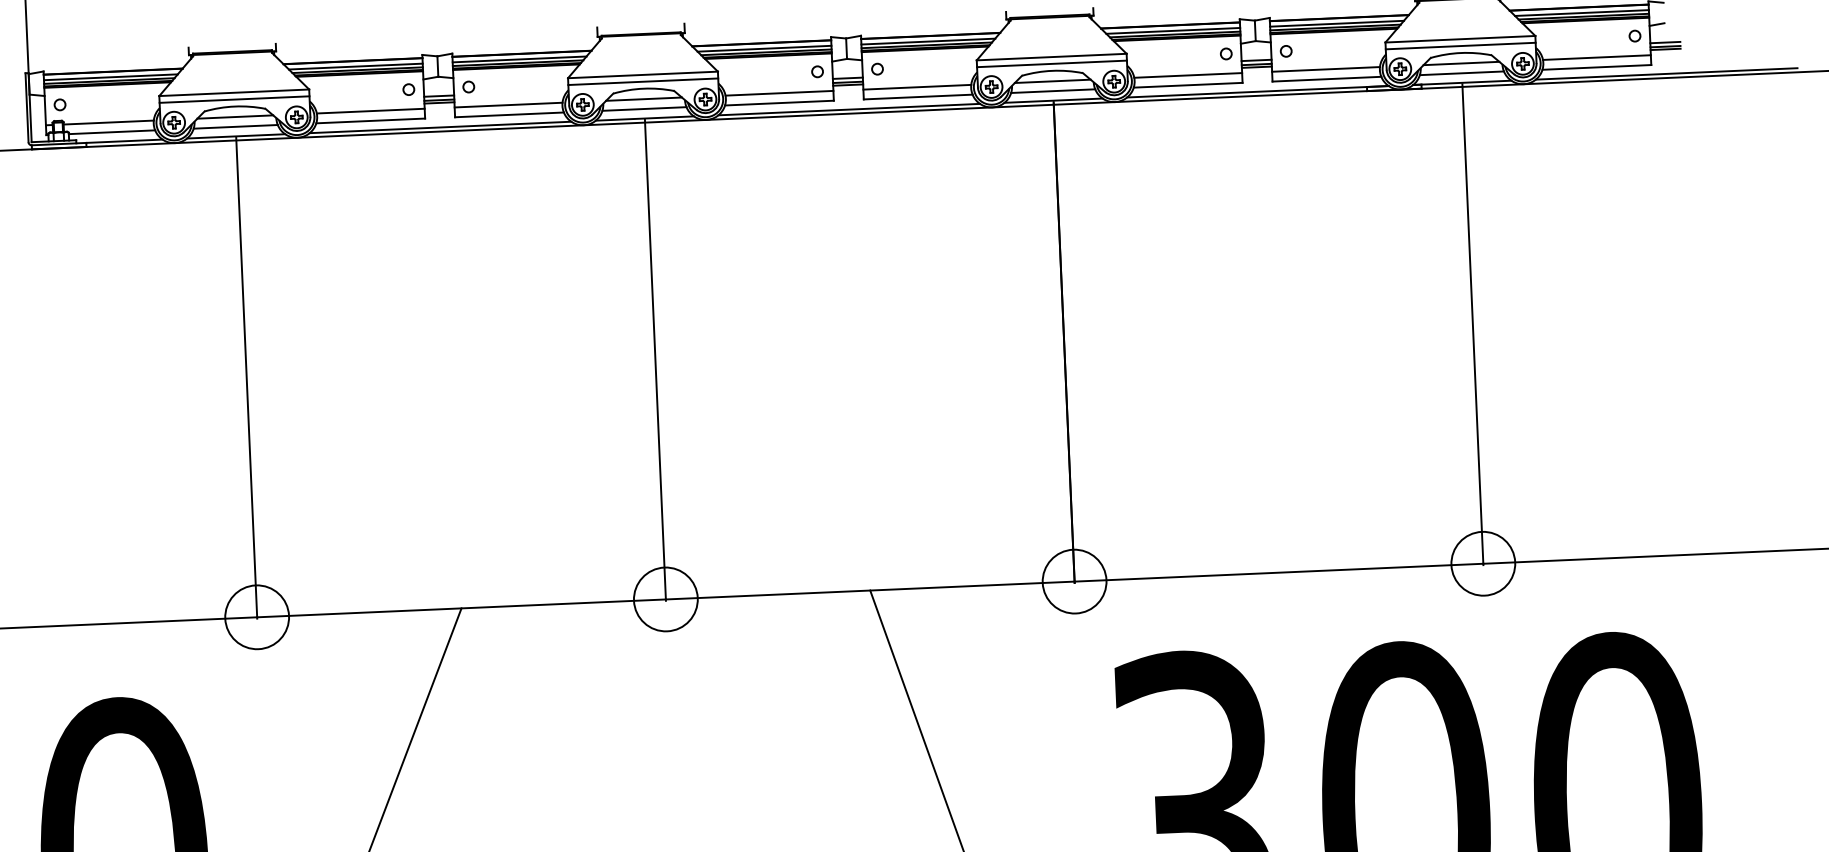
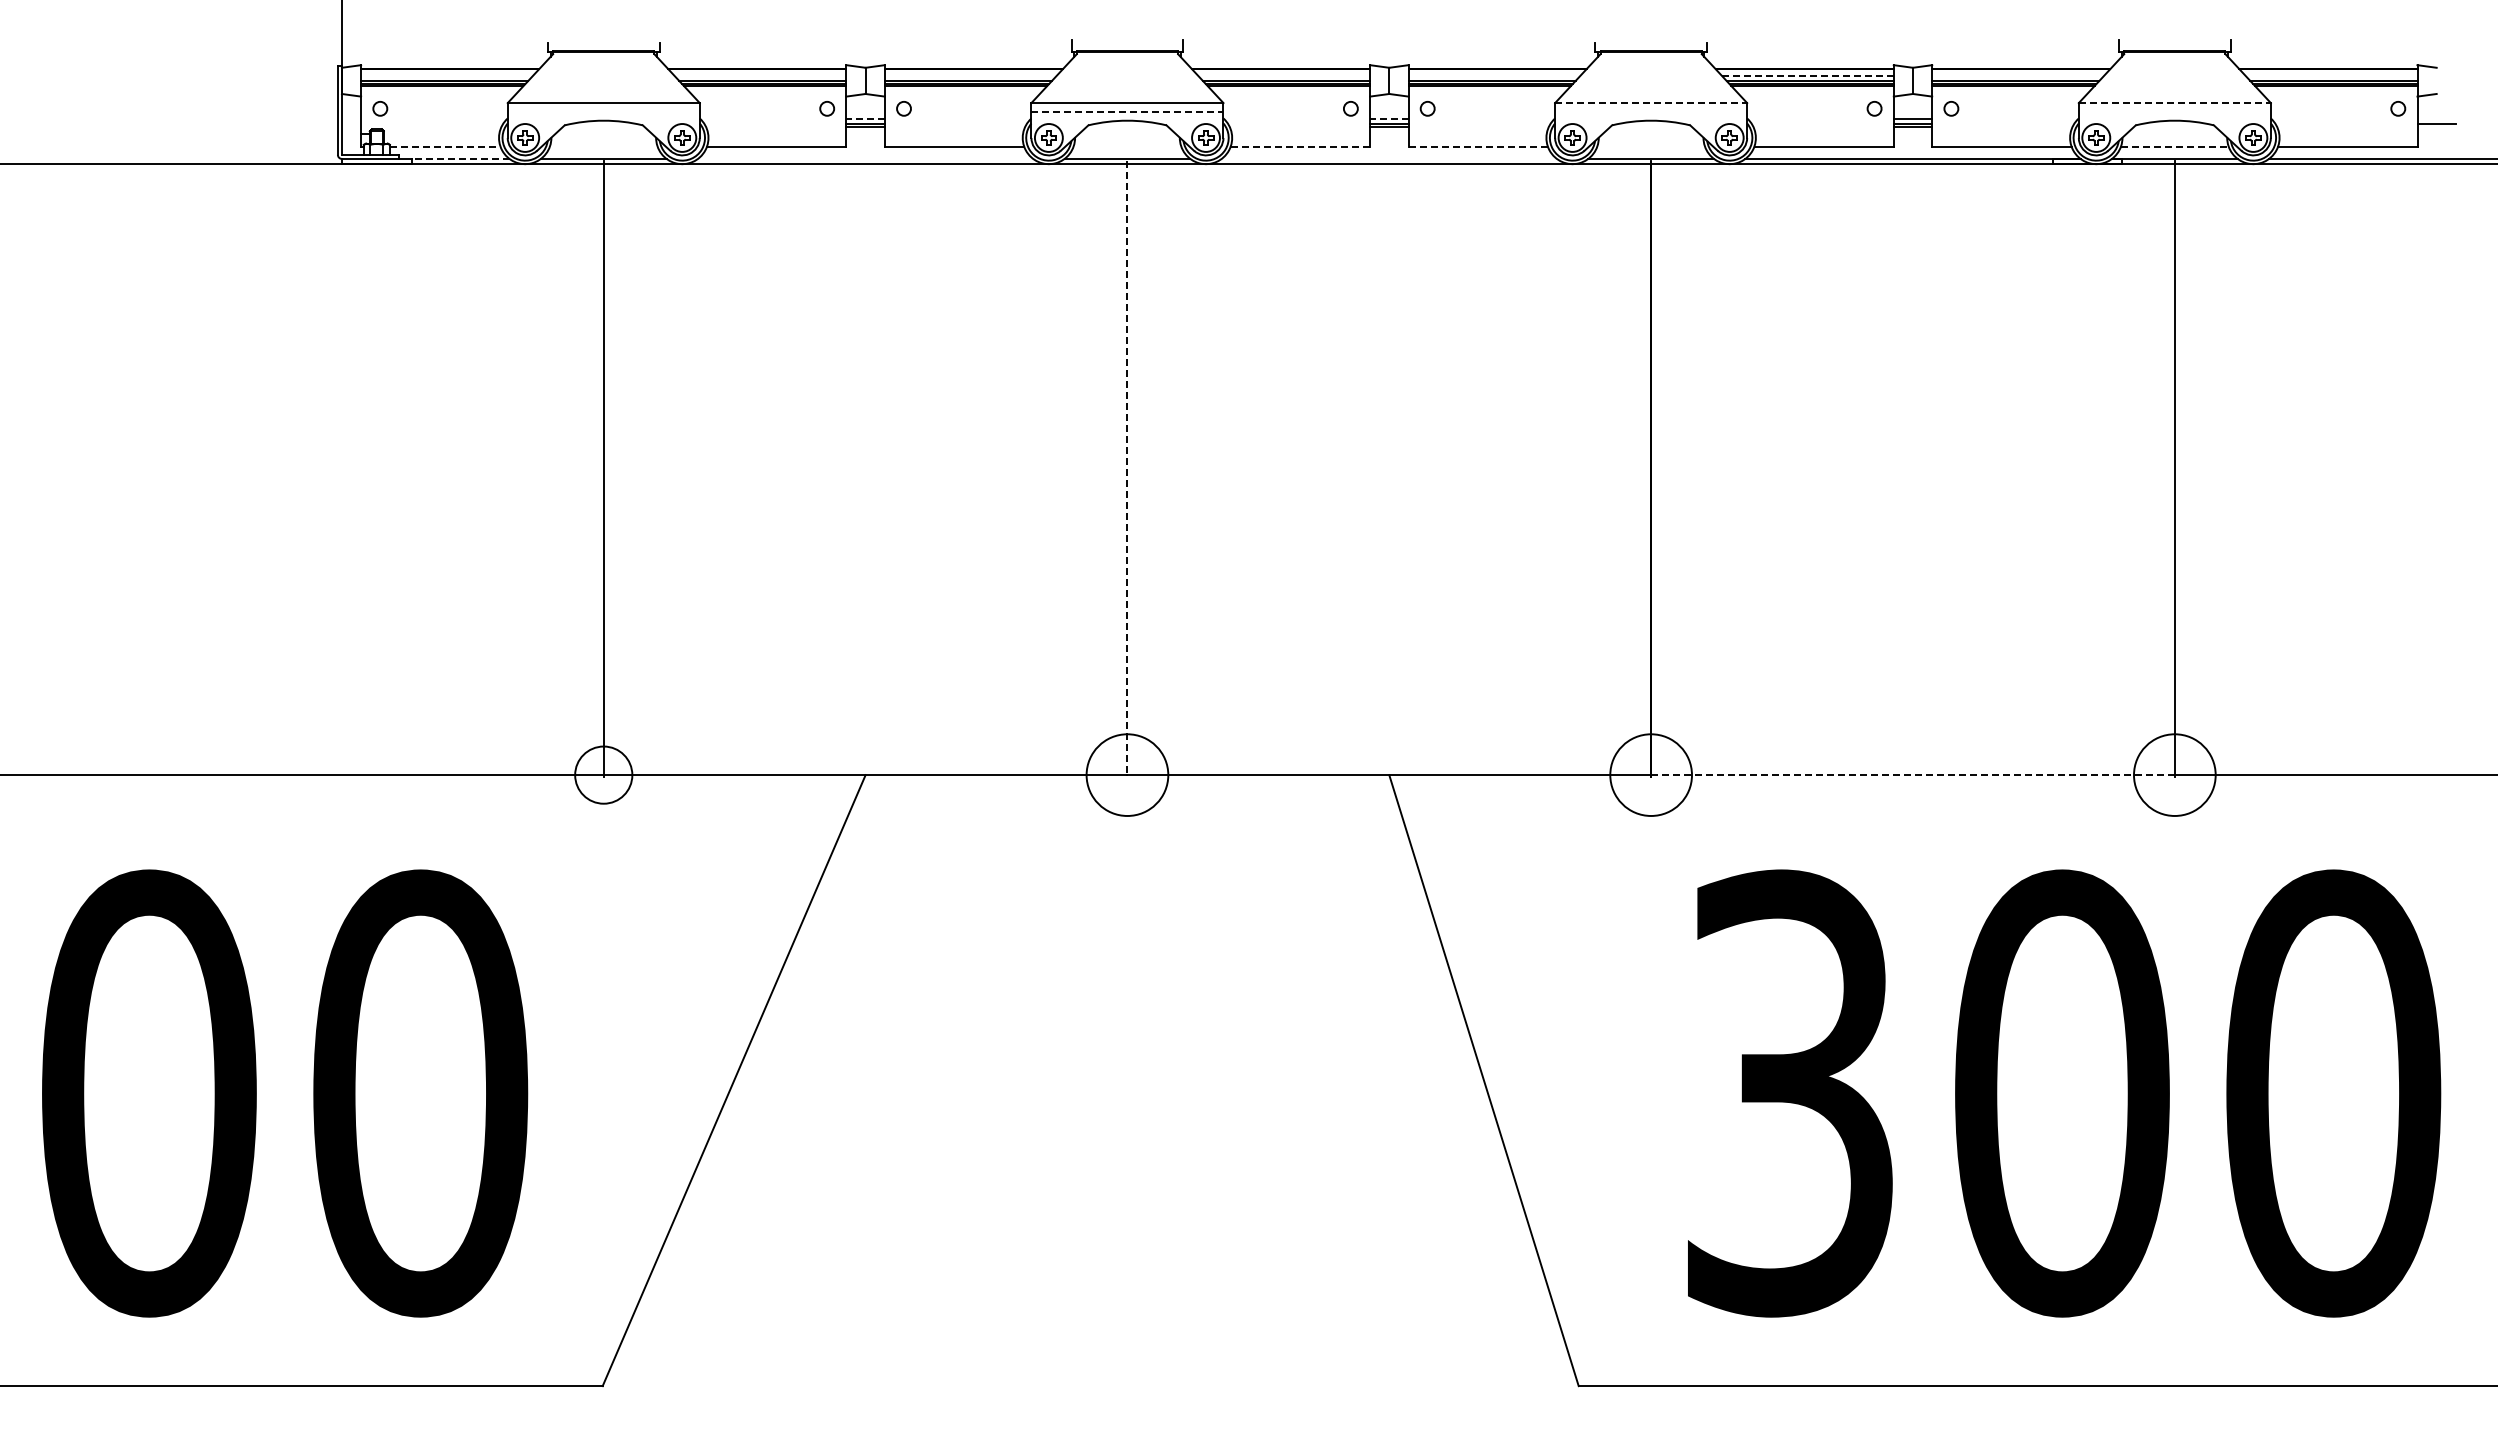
line: (1581, 13) -> (2331, 76), removed
line: (1336, 23) -> (2017, 76), removed
line: (1173, 31) -> (1808, 76), solid -> dashed
line: (1460, 39) -> (2175, 103), solid -> dashed
line: (928, 41) -> (1494, 76), removed
line: (1665, 42) -> (2436, 118), removed
line: (1460, 45) -> (2174, 111), removed
line: (764, 48) -> (1284, 76), removed
line: (1665, 49) -> (2436, 127), removed
line: (1051, 57) -> (1651, 103), solid -> dashed
line: (1597, 57) -> (2348, 134), removed
line: (519, 59) -> (970, 76), removed
line: (1052, 63) -> (1651, 111), removed
line: (1461, 63) -> (2174, 134), removed
line: (355, 66) -> (760, 76), removed
line: (1326, 69) -> (2001, 134), removed
line: (1461, 73) -> (2174, 146), solid -> dashed
line: (1188, 75) -> (1824, 134), removed
line: (110, 77) -> (446, 76), removed
line: (847, 78) -> (1388, 118), solid -> dashed
line: (643, 81) -> (1127, 111), solid -> dashed
line: (1052, 81) -> (1650, 134), removed
line: (917, 87) -> (1477, 134), removed
line: (1053, 90) -> (1651, 146), removed
line: (779, 93) -> (1301, 134), removed
line: (439, 95) -> (865, 118), solid -> dashed
line: (918, 96) -> (1478, 146), solid -> dashed
line: (234, 99) -> (603, 111), removed
line: (643, 99) -> (1126, 134), removed
line: (779, 102) -> (1300, 146), solid -> dashed
line: (508, 105) -> (953, 134), removed
line: (644, 108) -> (1127, 146), removed
line: (848, 109) -> (1388, 158), removed
line: (370, 111) -> (777, 134), removed
line: (235, 117) -> (603, 134), removed
line: (108, 122) -> (441, 134), removed
line: (235, 126) -> (603, 146), removed
line: (440, 127) -> (865, 158), removed
line: (112, 132) -> (445, 146), solid -> dashed
line: (124, 140) -> (460, 158), solid -> dashed
line: (655, 360) -> (1127, 469), solid -> dashed
line: (1279, 572) -> (1913, 775), solid -> dashed
circle: (256, 616) -> (603, 774), size x0.7

